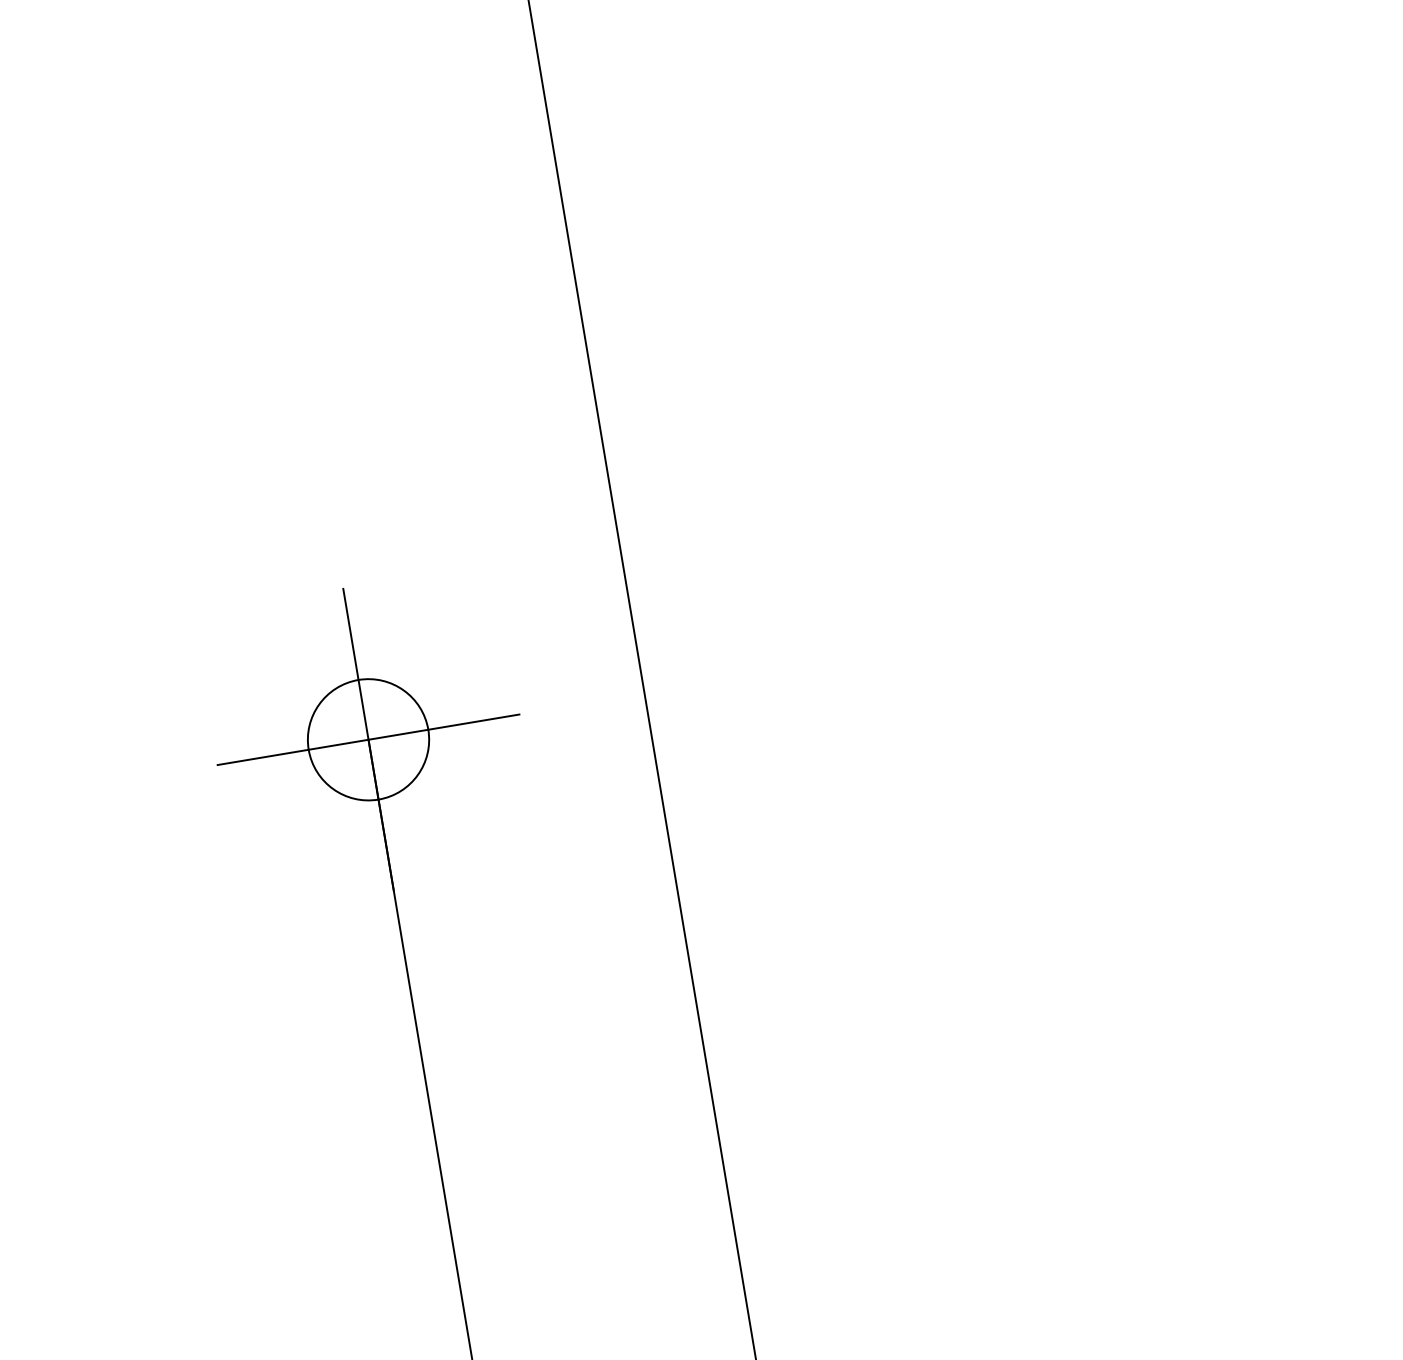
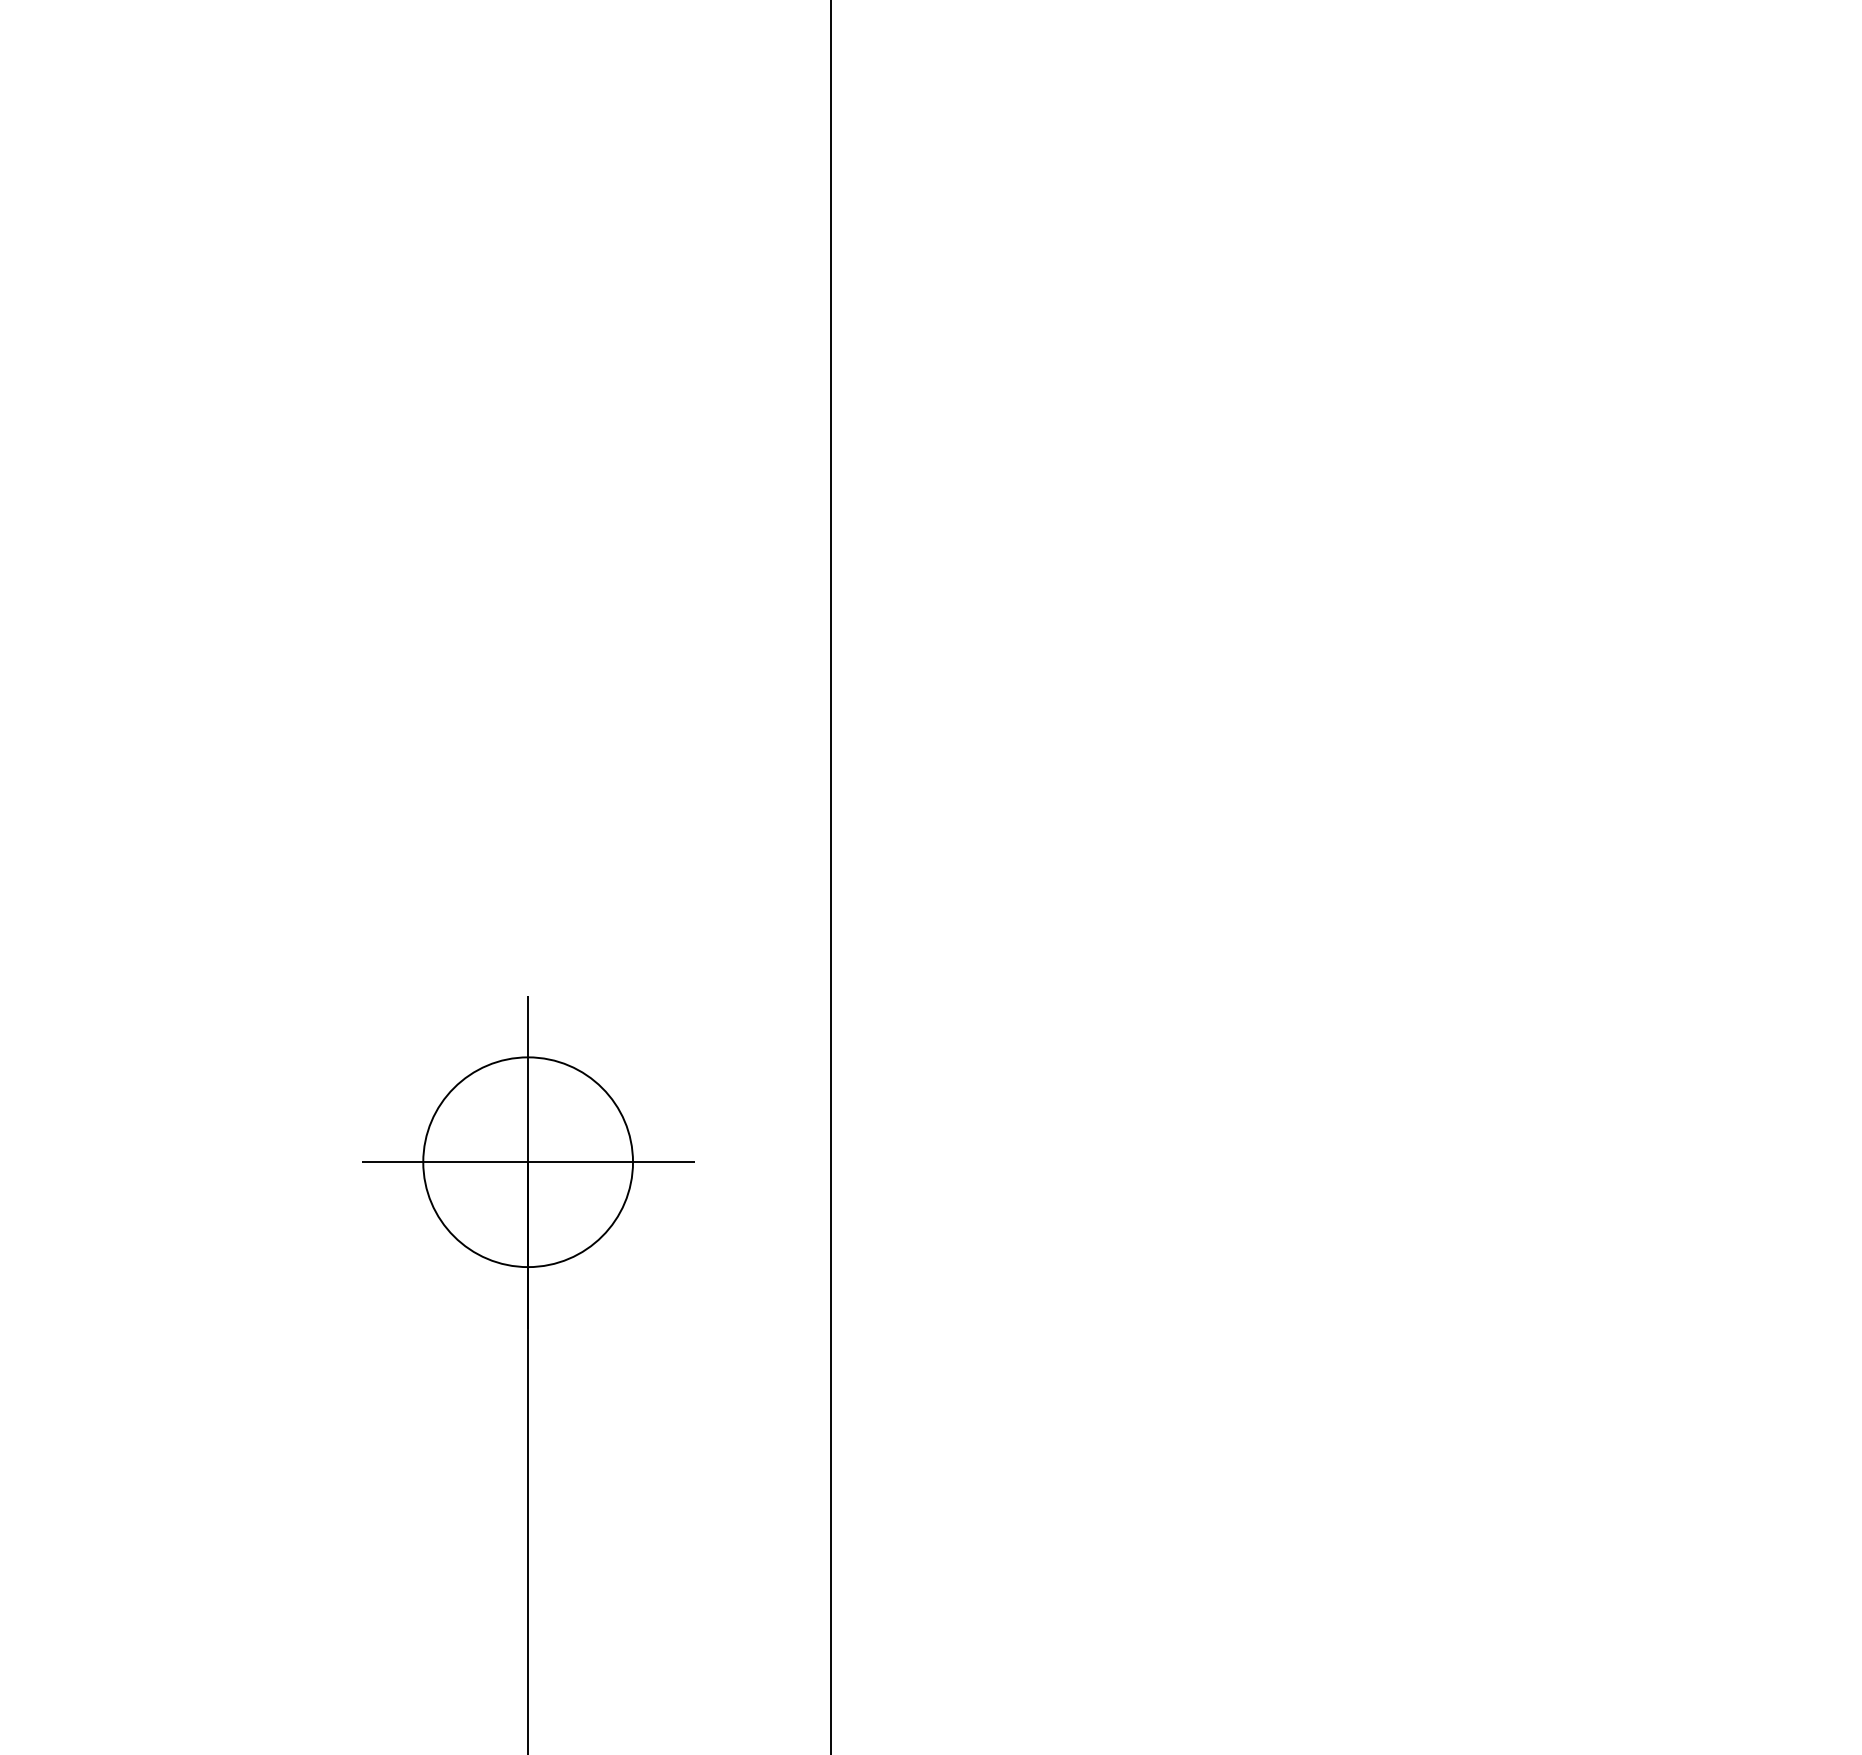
circle: (367, 739) -> (527, 1161), size x1.6

